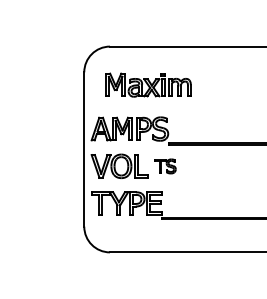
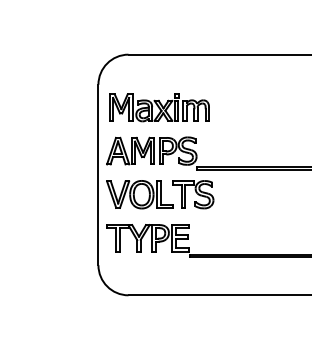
part: (148, 84) -> (159, 107), moved
part: (165, 166) -> (193, 194), size x1.67

